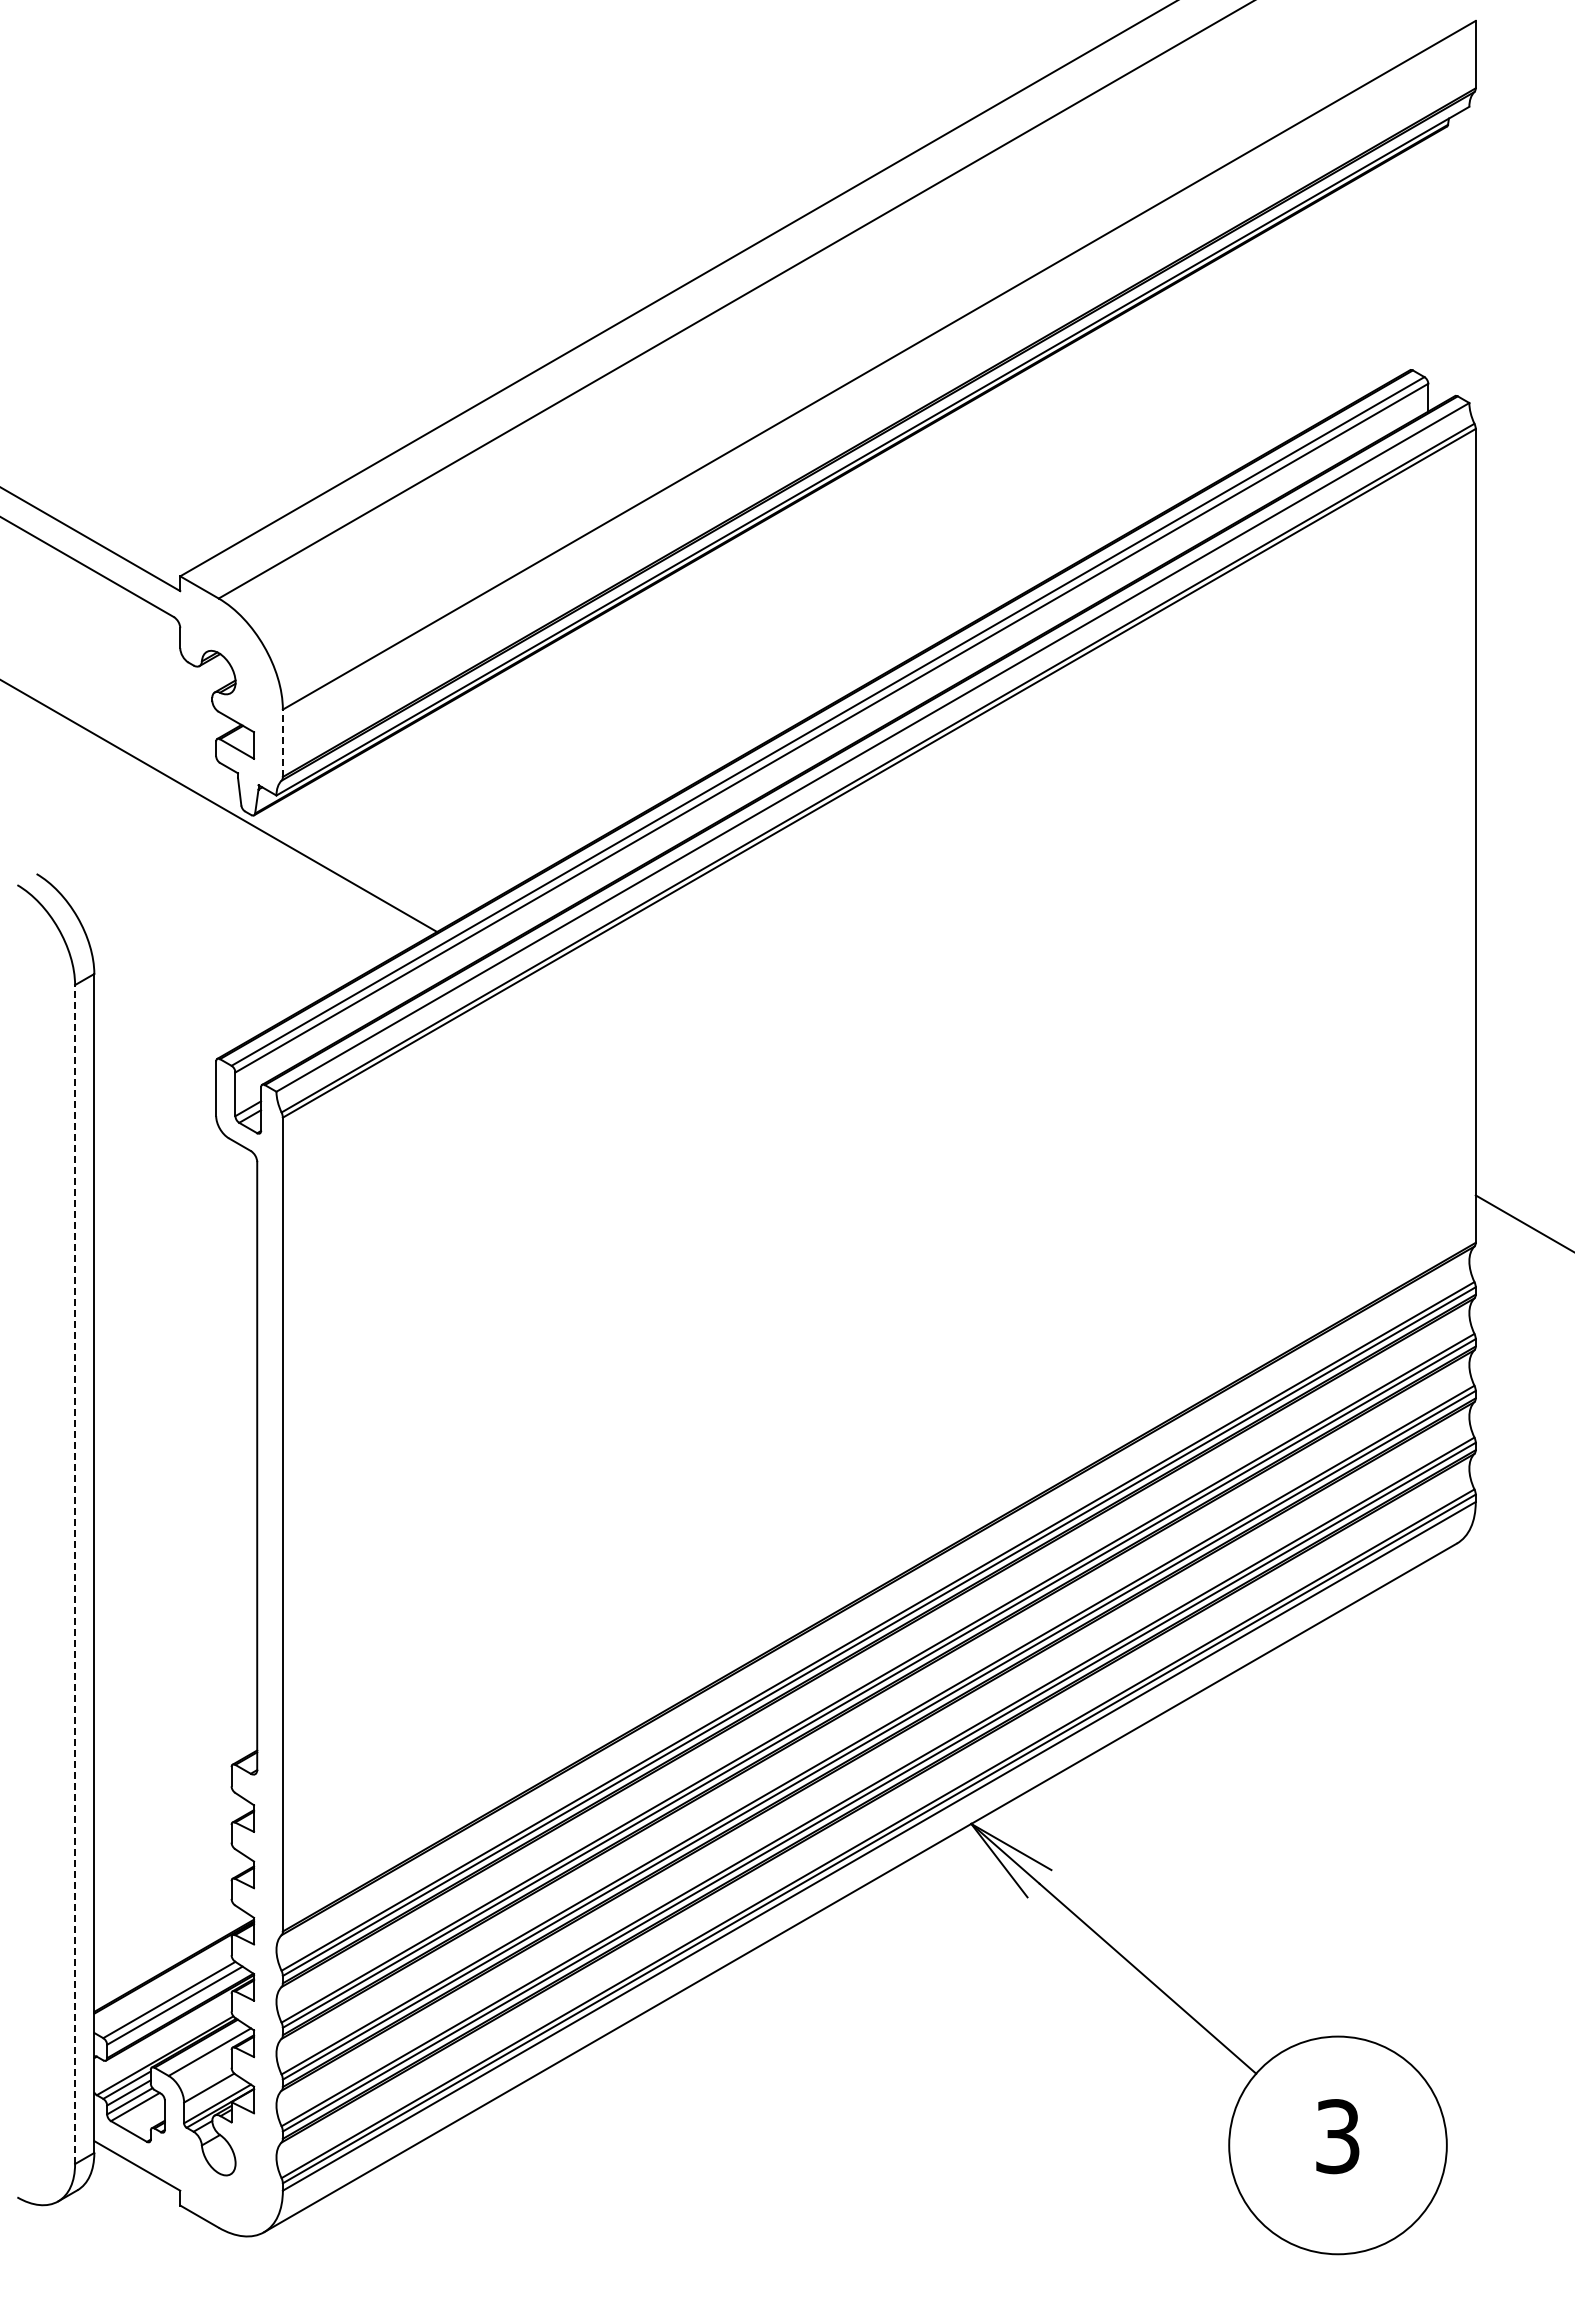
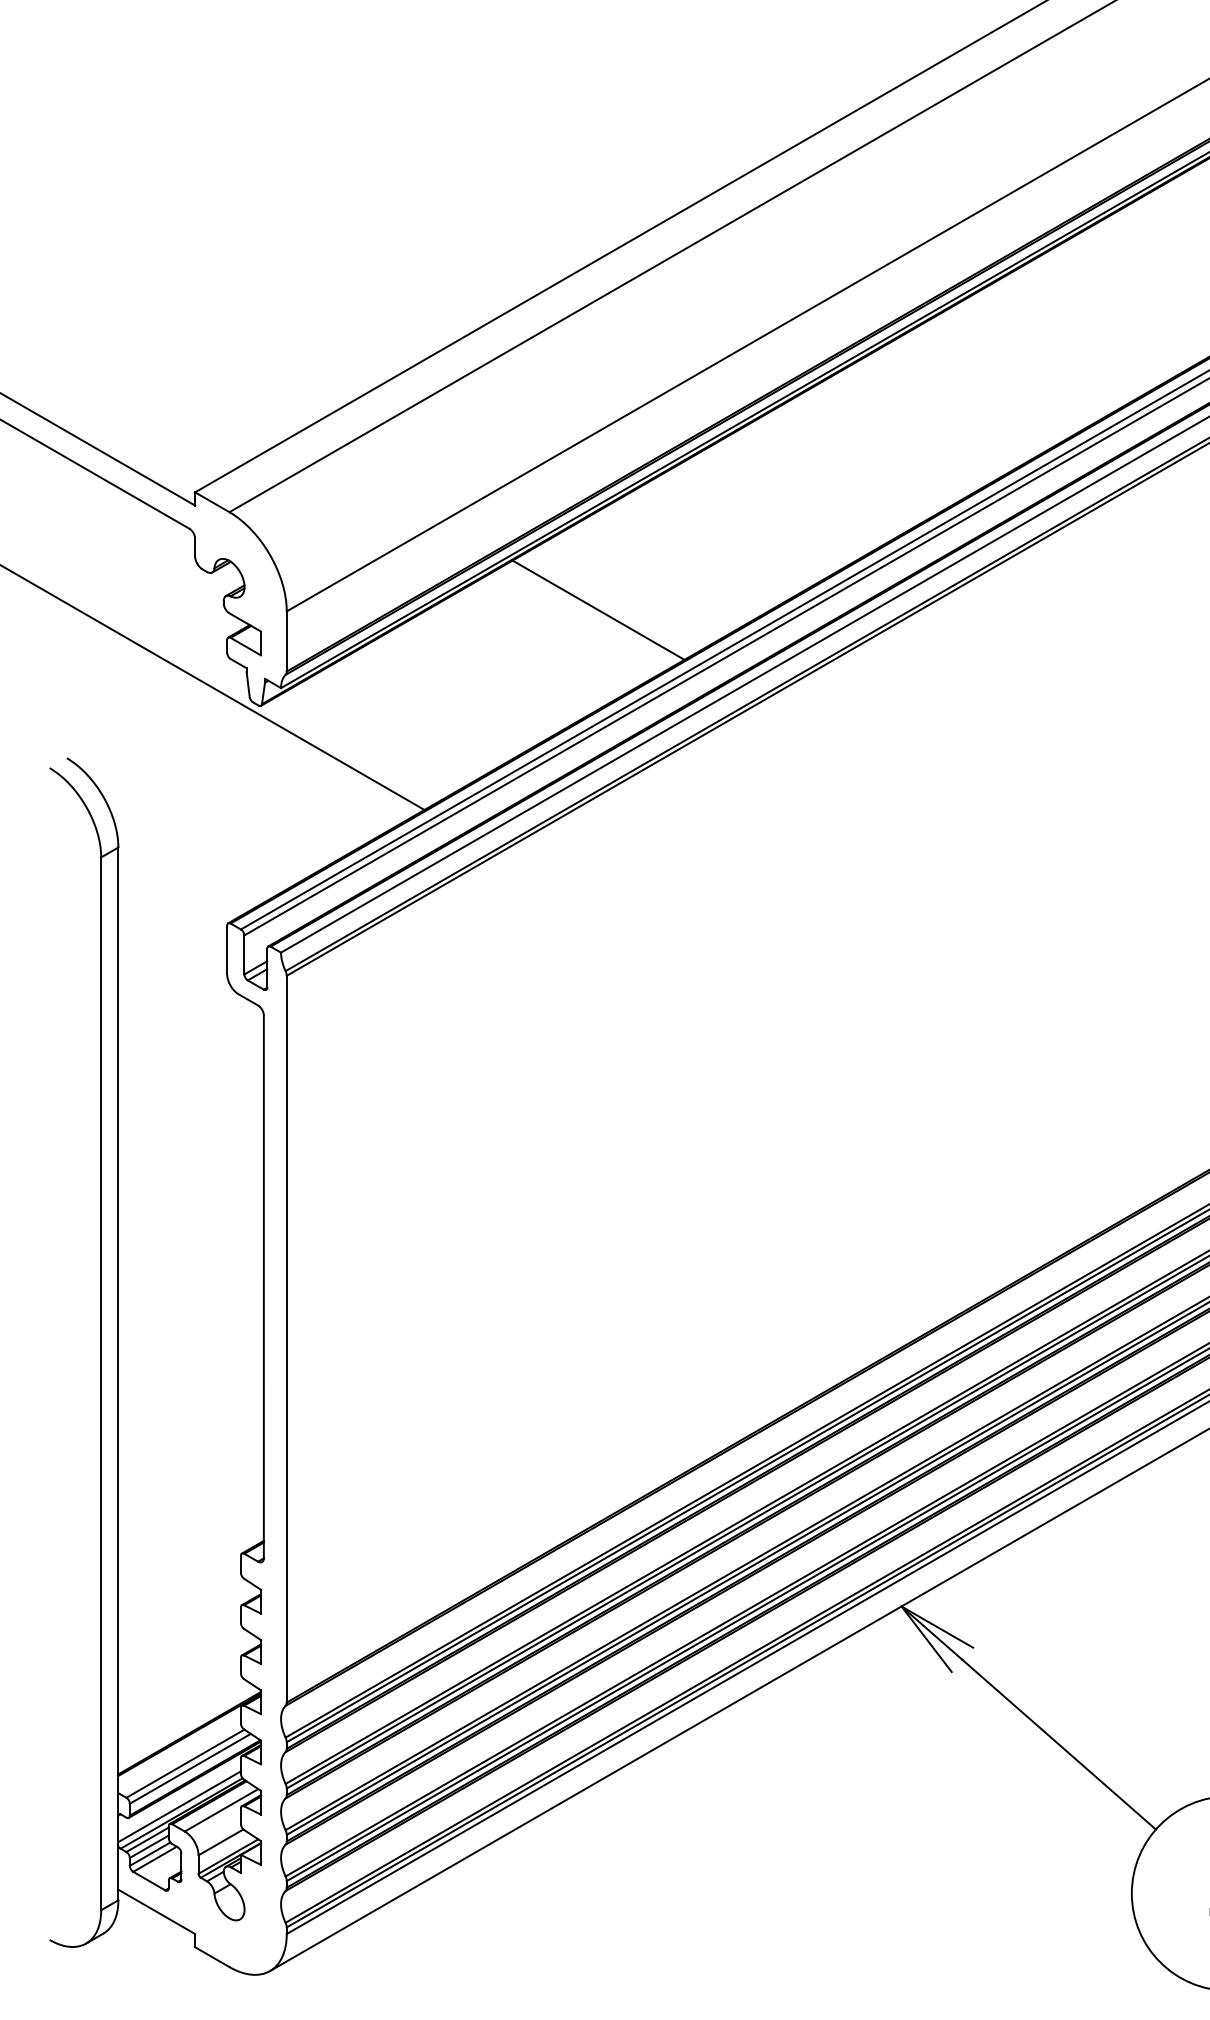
line: (631, 707) -> (598, 609), added
line: (282, 743) -> (286, 641), dashed -> solid
line: (75, 1574) -> (101, 1383), dashed -> solid
line: (162, 2047) -> (179, 1806), added

